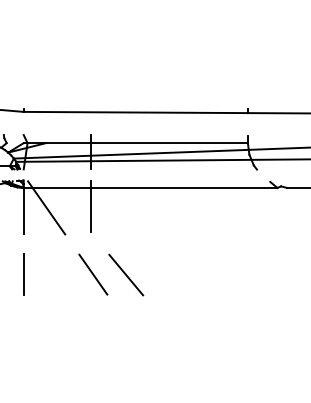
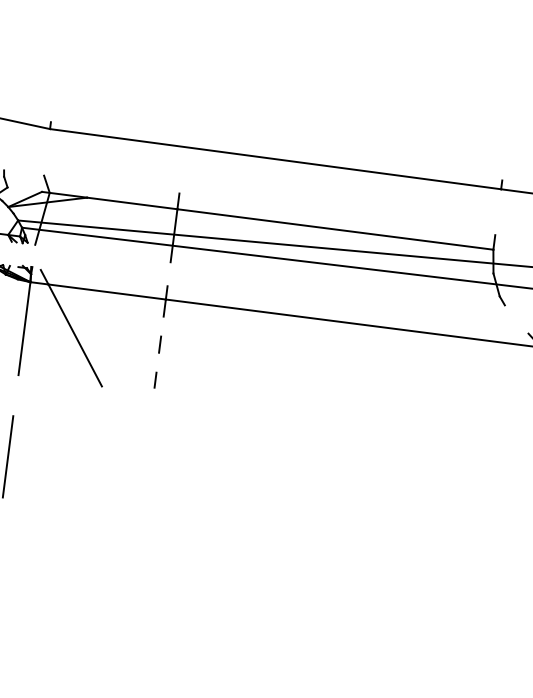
line: (90, 210) -> (159, 344), solid -> dashed
line: (93, 274) -> (148, 474), removed
line: (126, 274) -> (215, 482), removed

